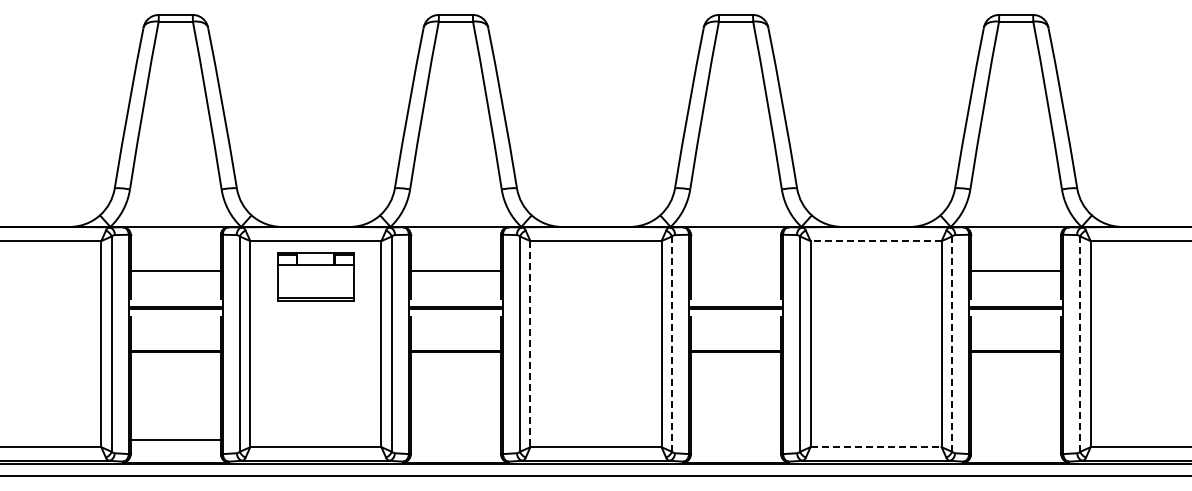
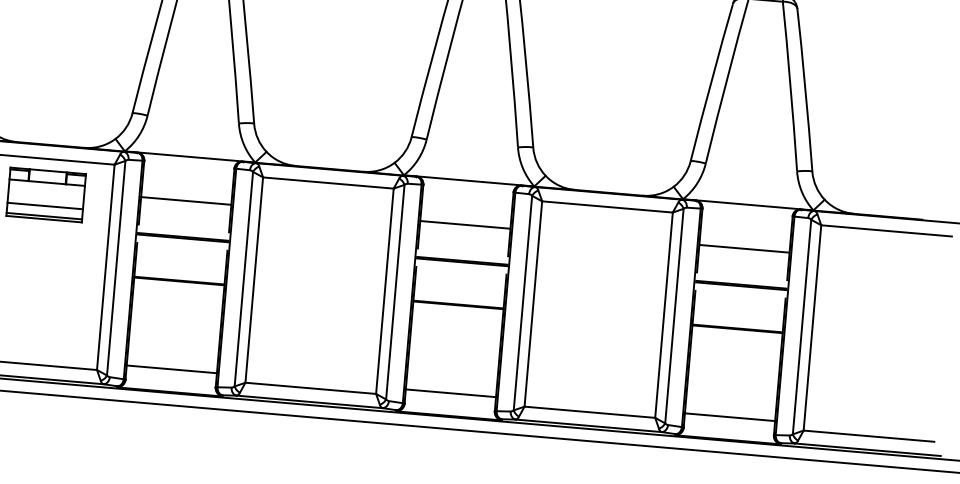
line: (876, 241) -> (607, 207), dashed -> solid
line: (735, 271) -> (464, 225), added
line: (315, 288) -> (44, 206), added
line: (530, 344) -> (254, 280), dashed -> solid
line: (672, 344) -> (395, 292), dashed -> solid
line: (952, 344) -> (674, 316), dashed -> solid
line: (1080, 344) -> (802, 327), dashed -> solid
line: (455, 440) -> (171, 369), added
line: (735, 440) -> (450, 393), added
line: (1015, 440) -> (729, 417), added
line: (876, 447) -> (590, 412), dashed -> solid

